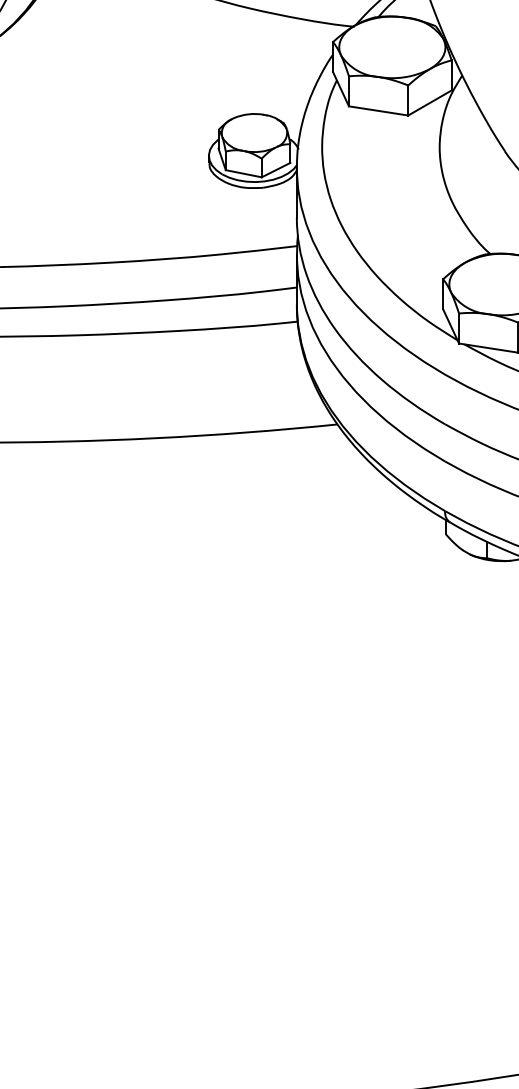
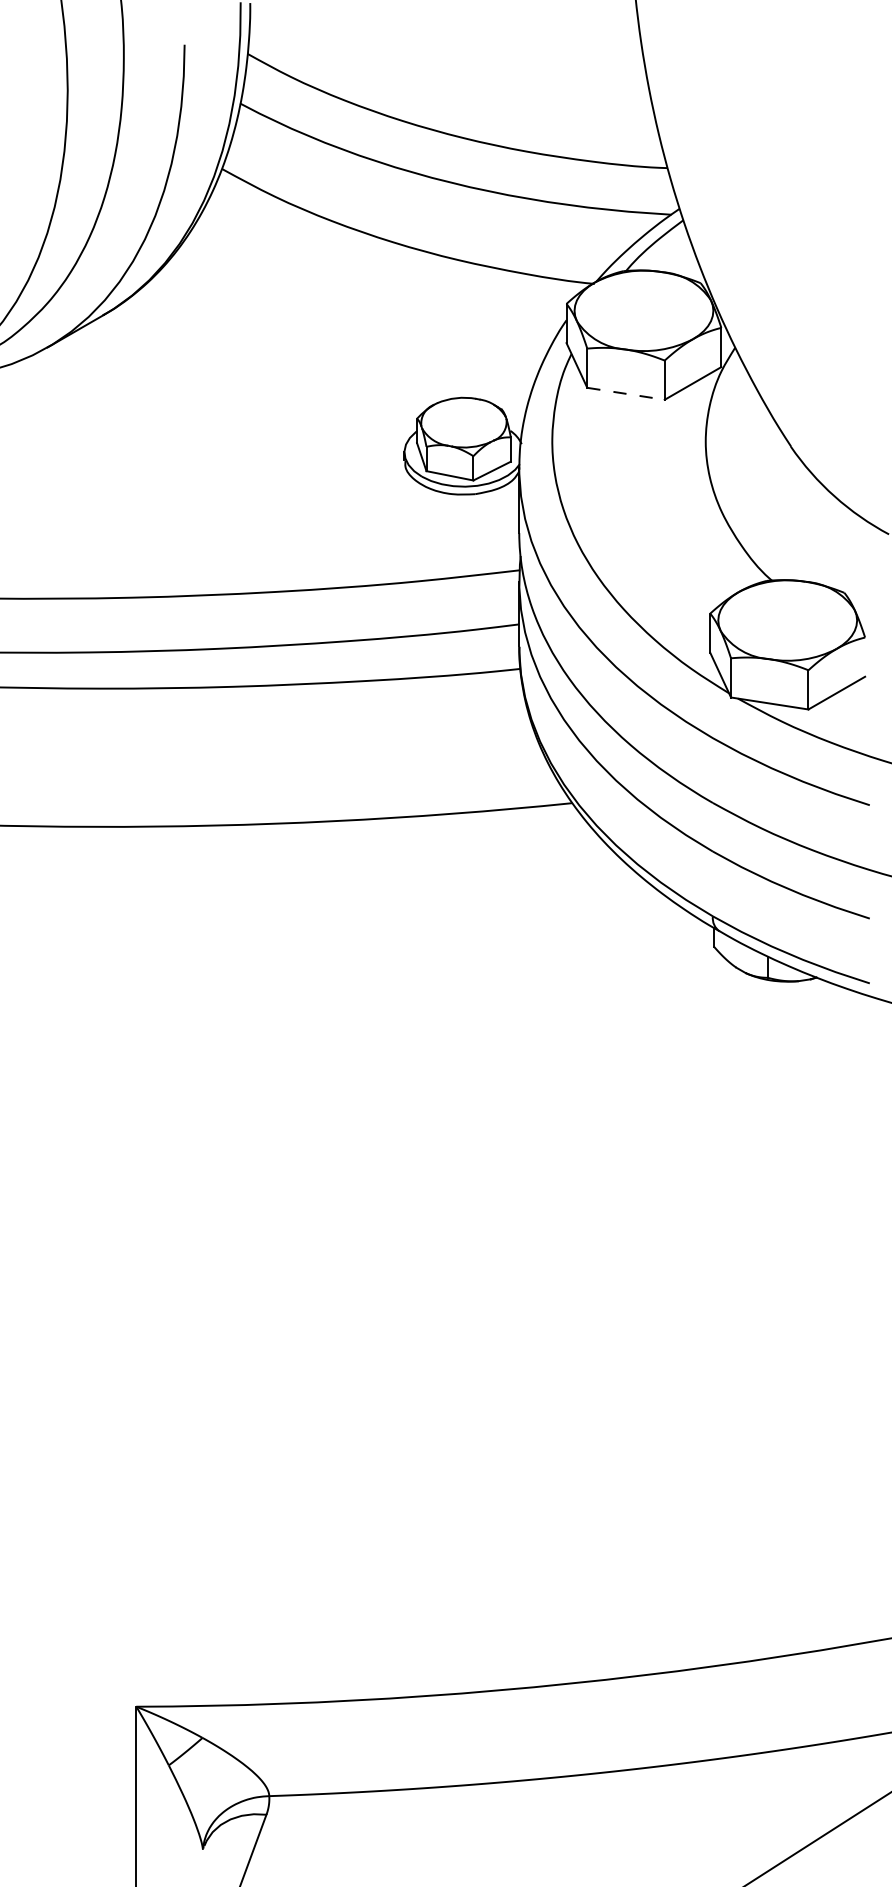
line: (378, 110) -> (626, 393), solid -> dashed

